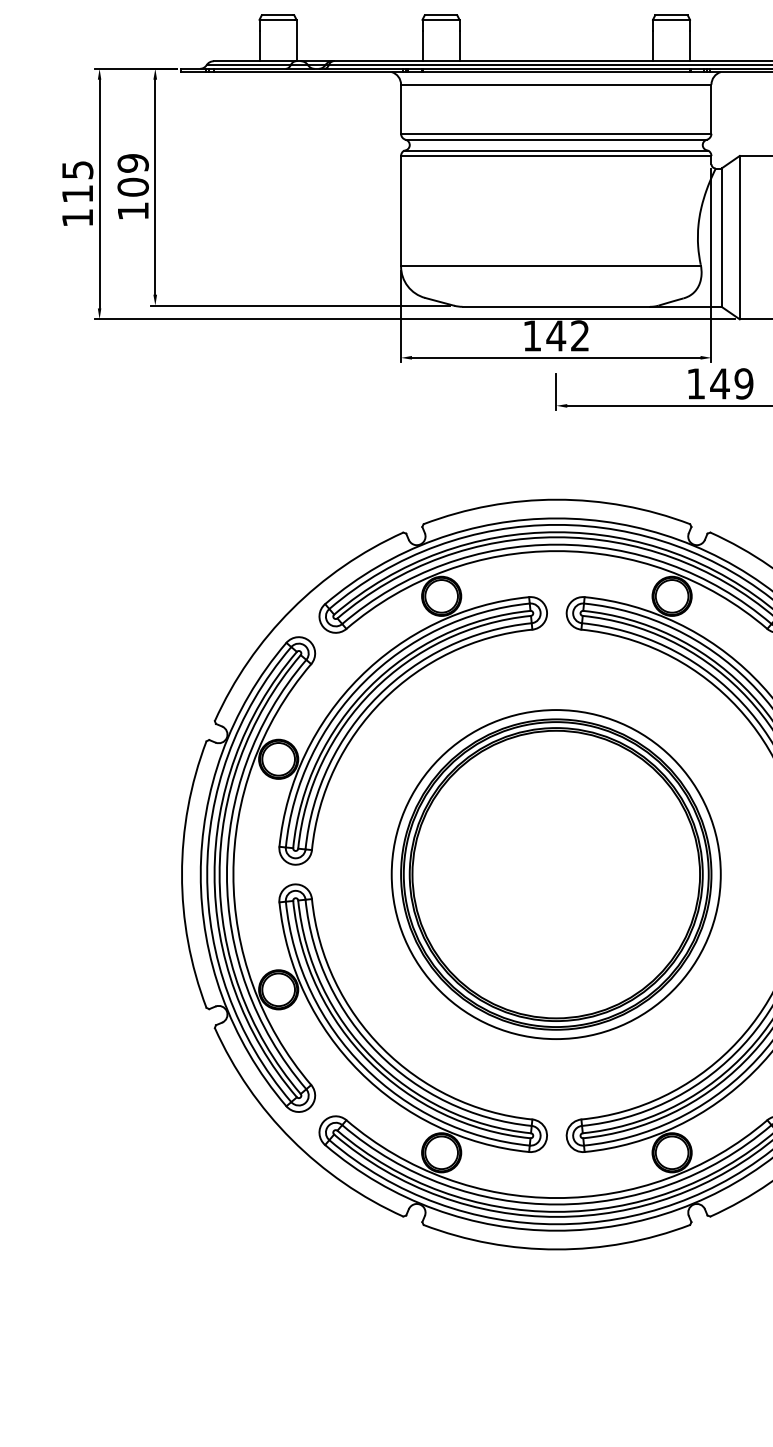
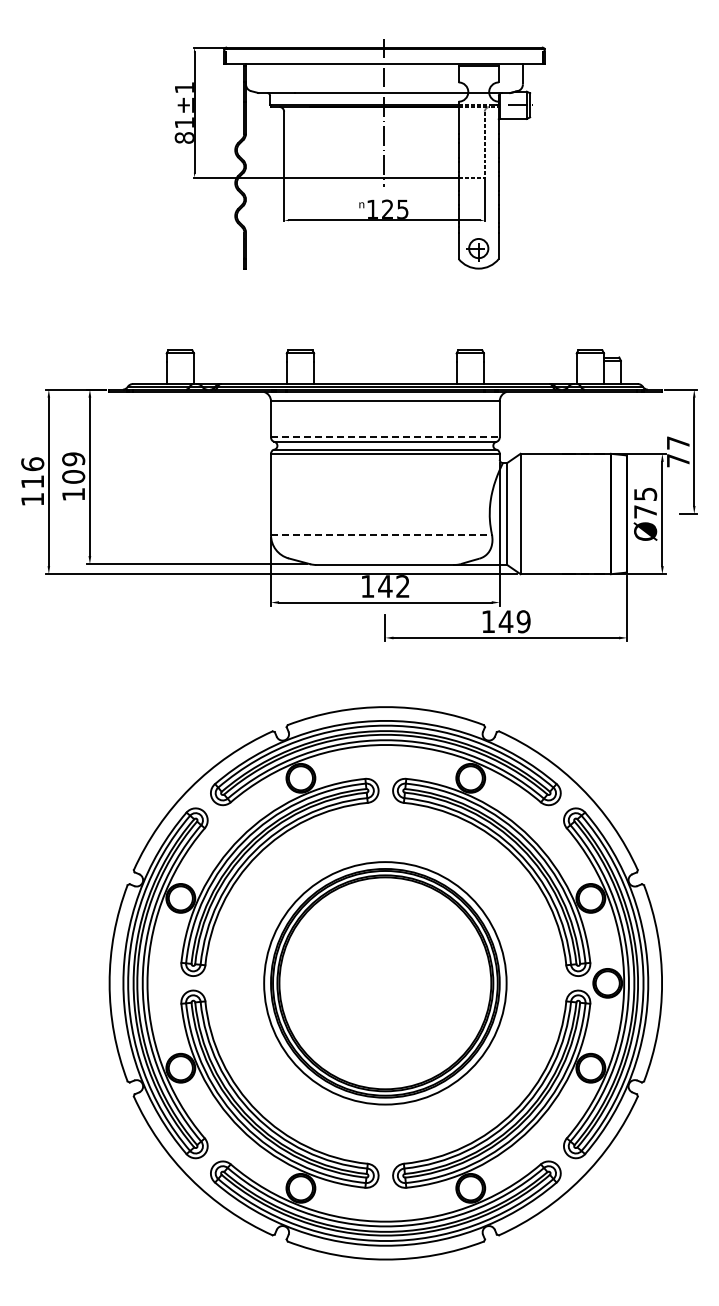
line: (556, 133) -> (385, 437), solid -> dashed
text: (77, 170) -> (32, 464), 115 -> 116
line: (550, 266) -> (381, 535), solid -> dashed

